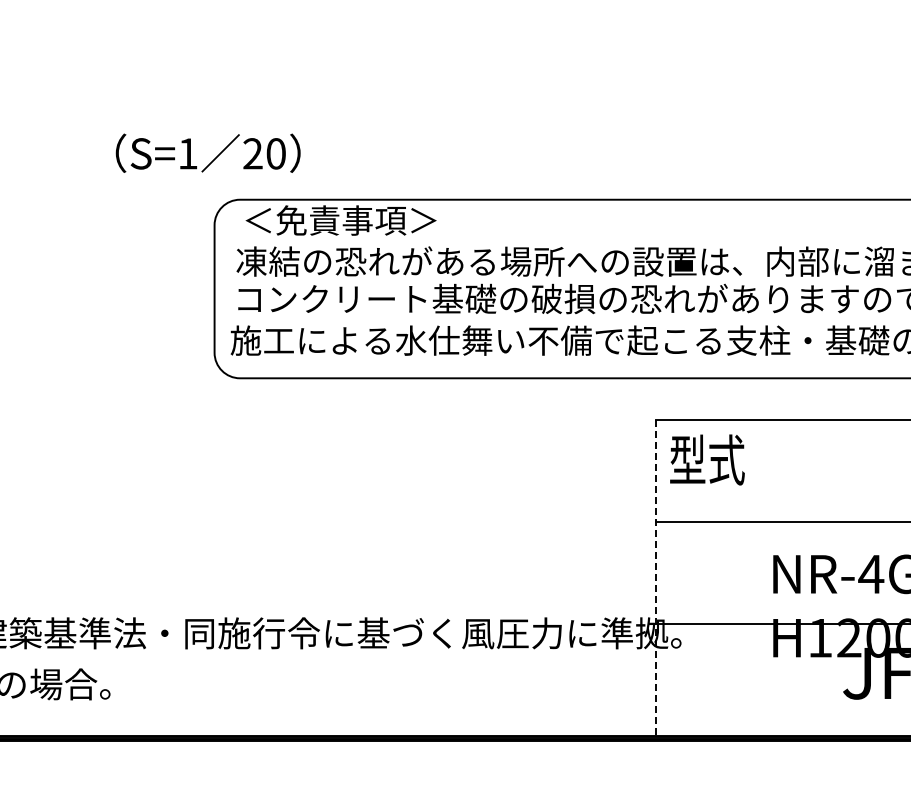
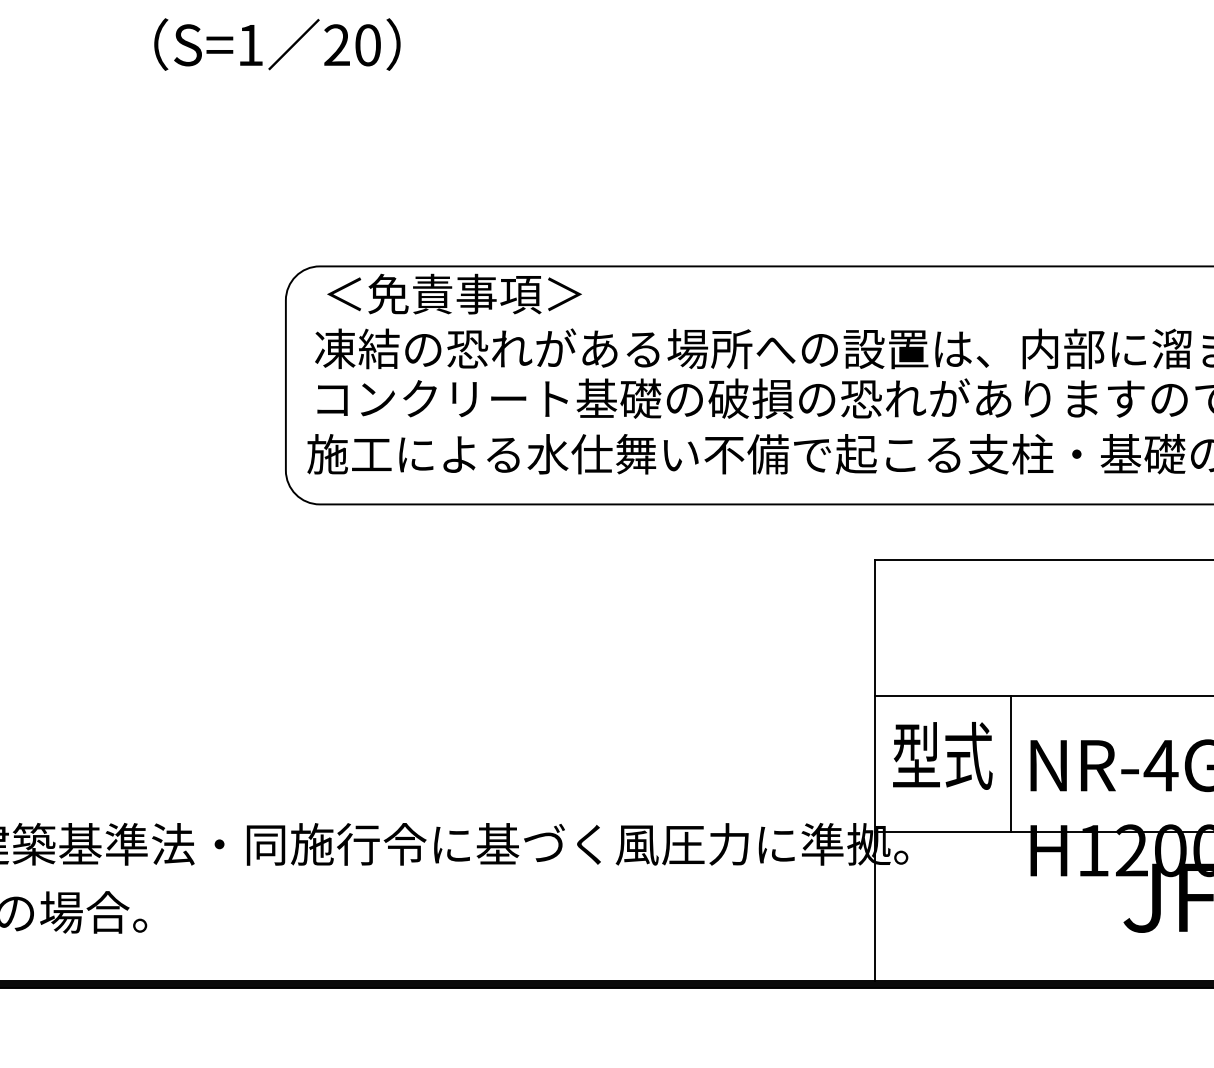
text: (207, 152) -> (276, 43), moved
text: (707, 459) -> (942, 755), moved
line: (758, 572) -> (1010, 763), added
line: (656, 578) -> (874, 771), dashed -> solid

